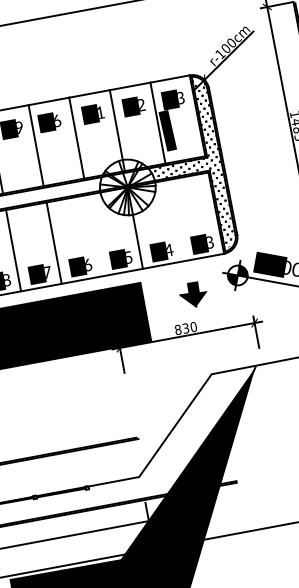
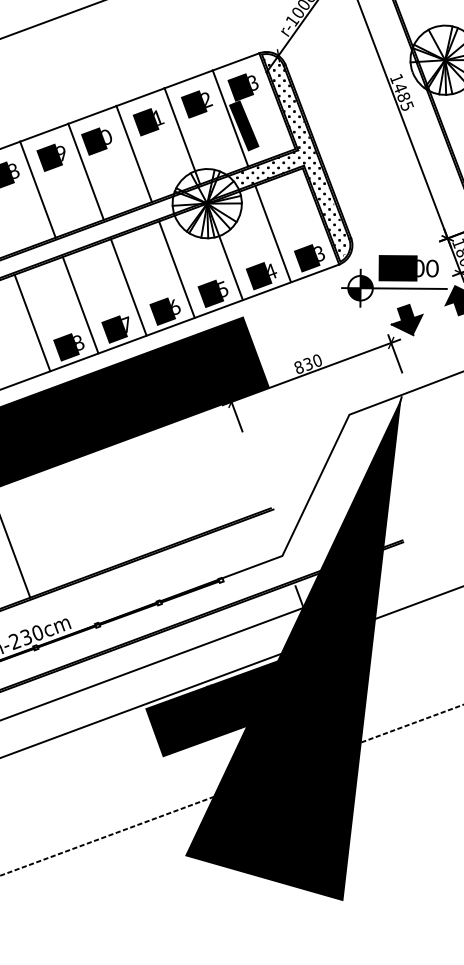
text: (57, 120) -> (106, 136), 46 -> 60
line: (175, 220) -> (272, 233), added
line: (94, 235) -> (176, 269), added
part: (192, 294) -> (406, 320), moved

